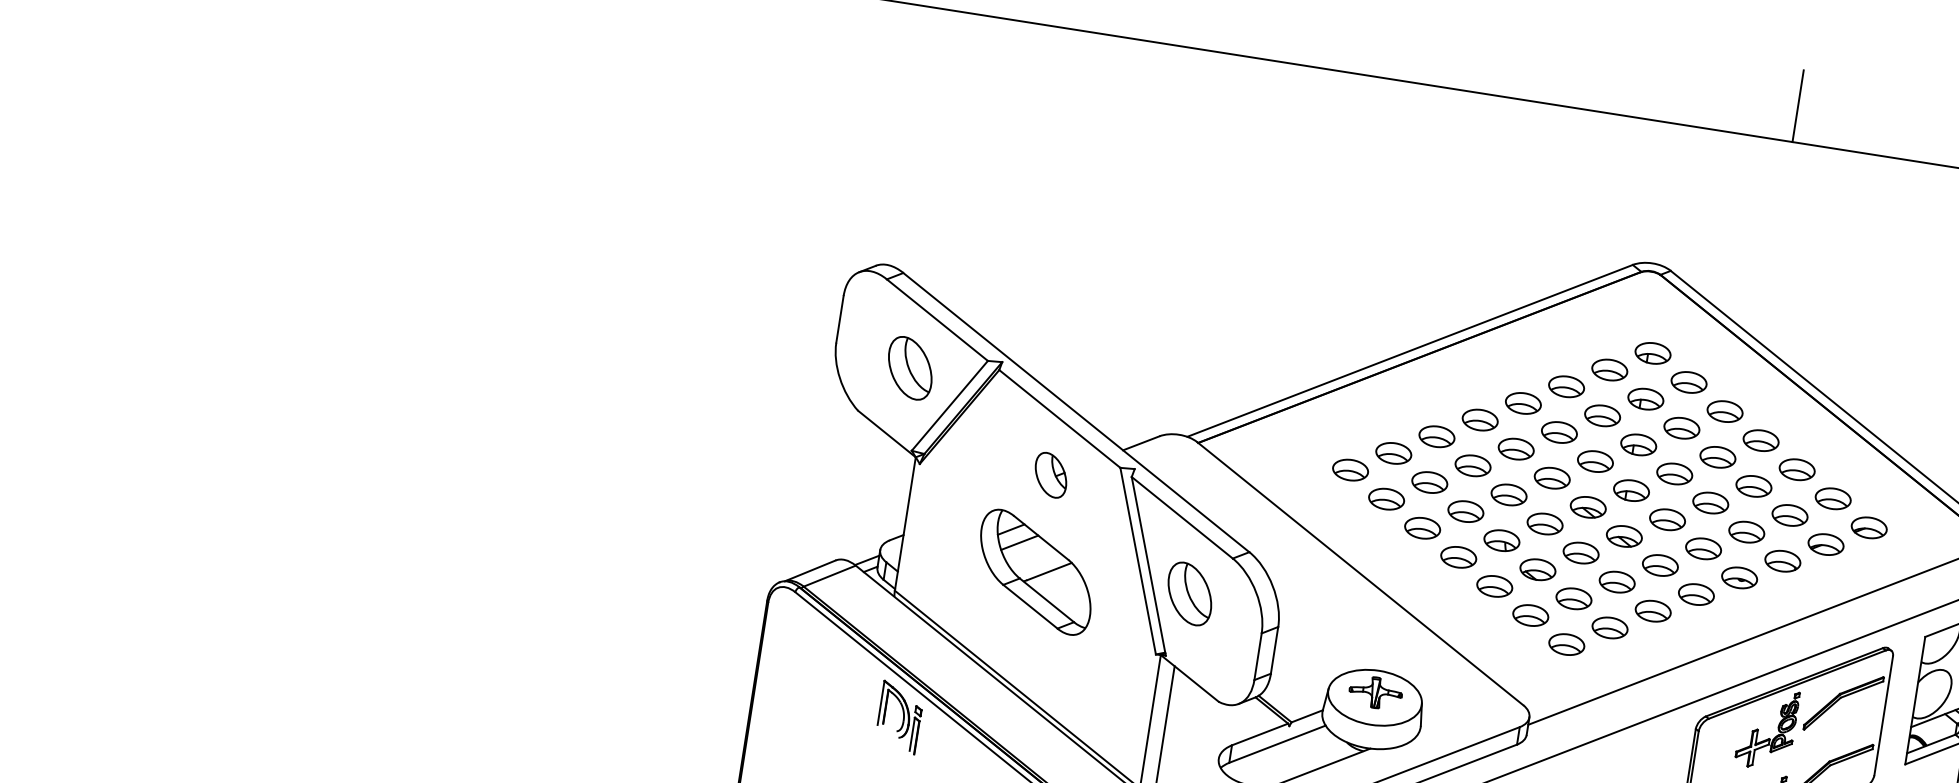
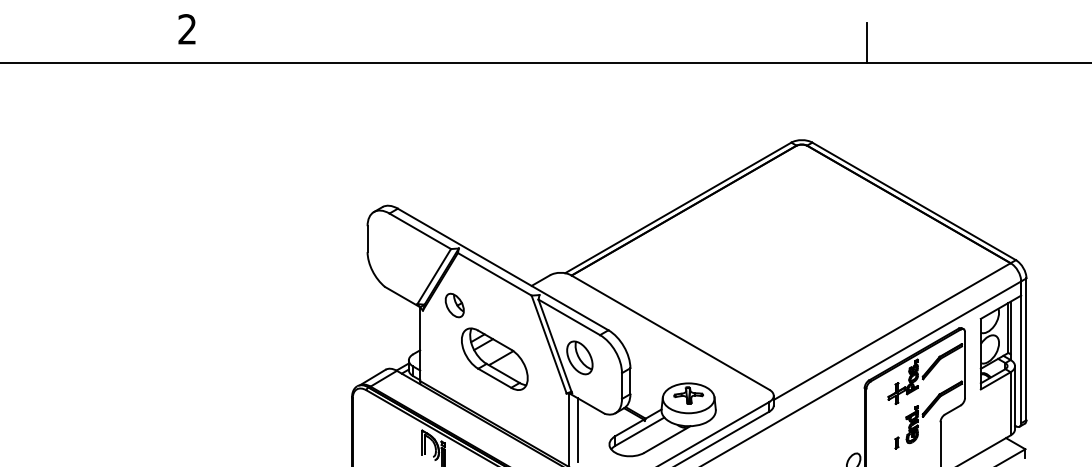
part: (909, 368) -> (409, 259), removed
part: (1050, 475) -> (454, 305), moved
part: (1609, 497) -> (798, 270), removed

